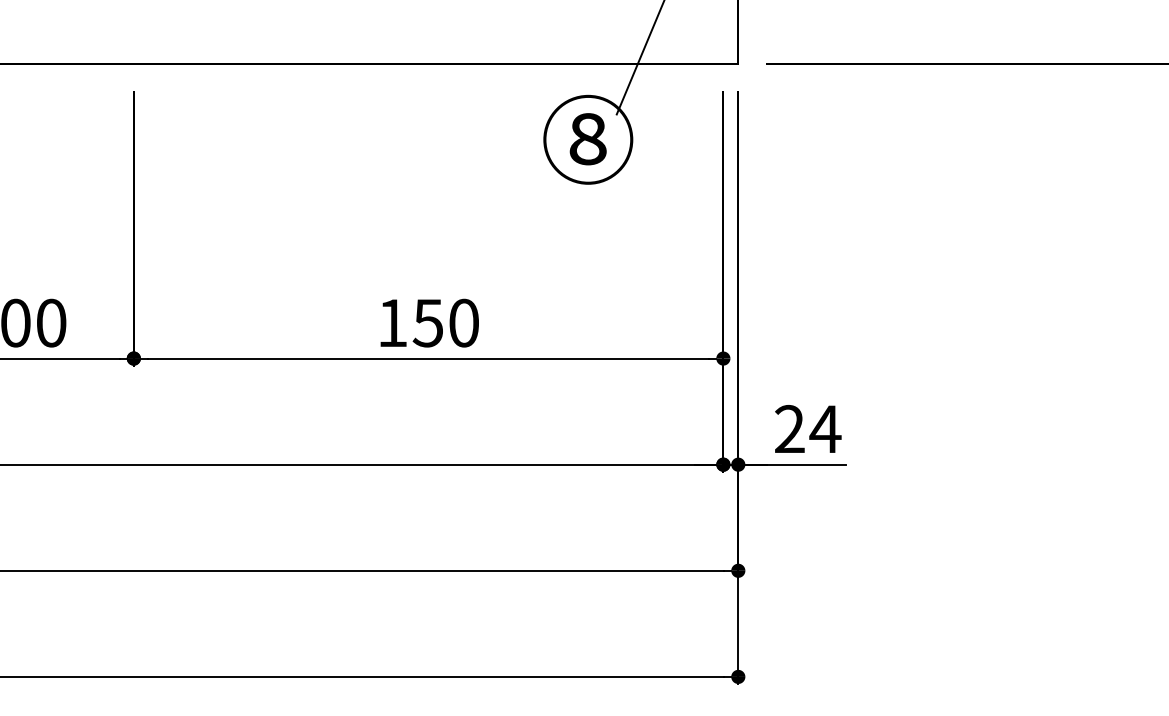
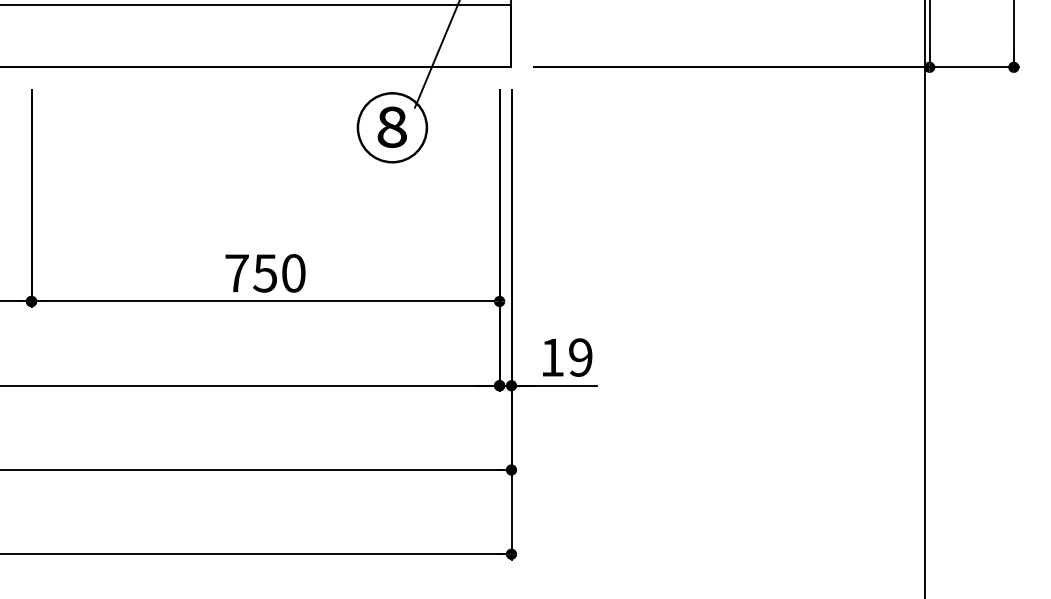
text: (391, 323) -> (236, 273), 150 -> 750
text: (807, 429) -> (566, 357), 24 -> 19

